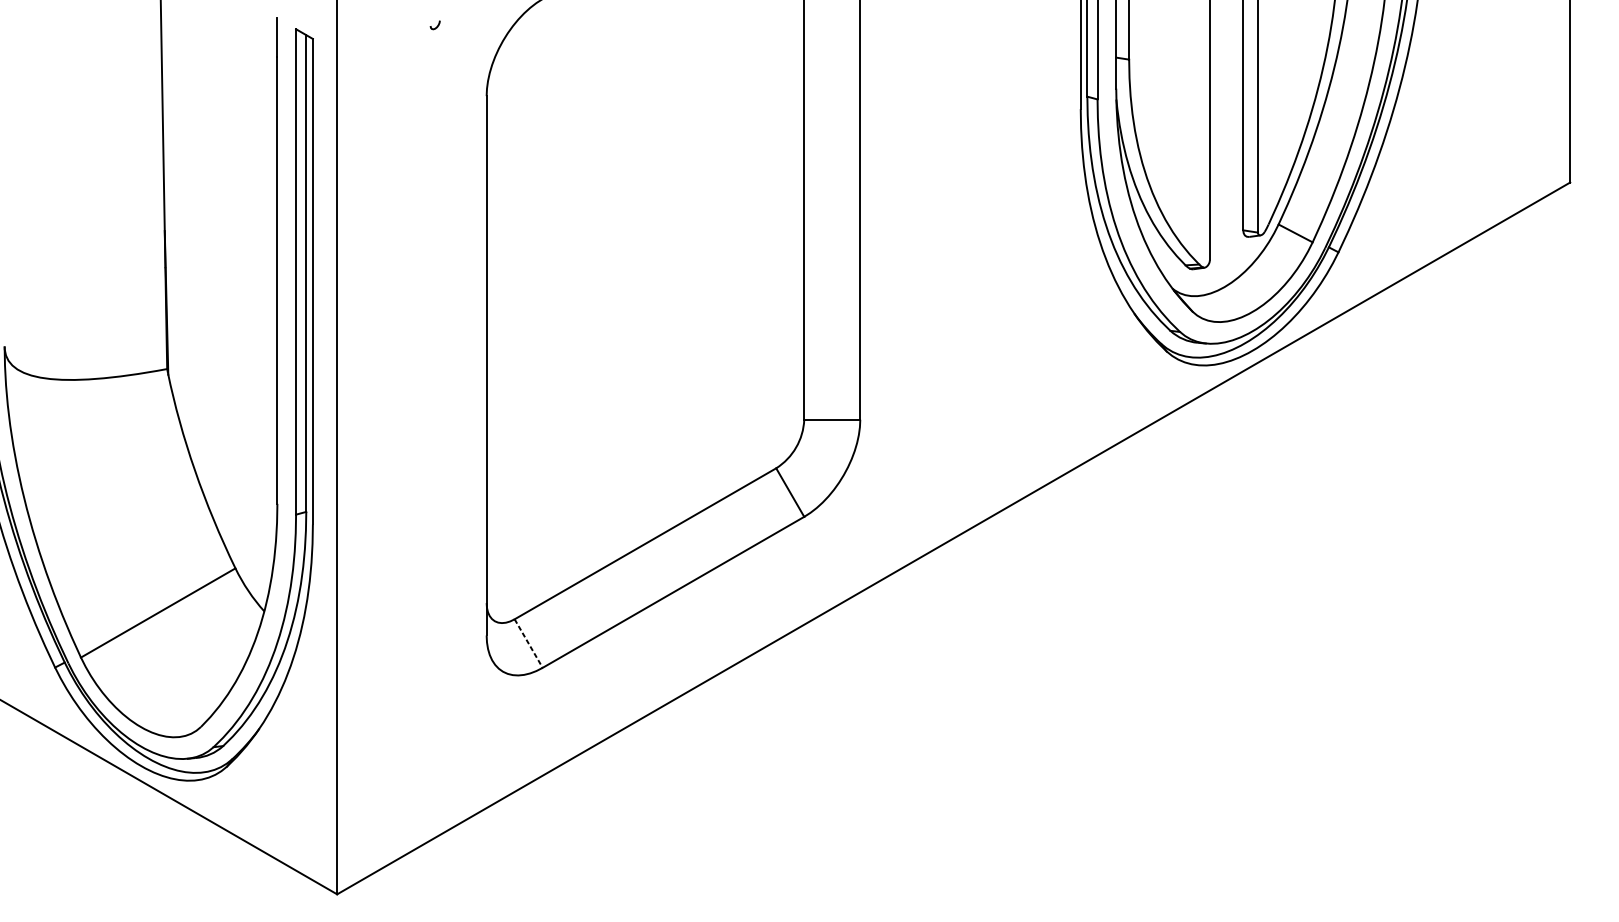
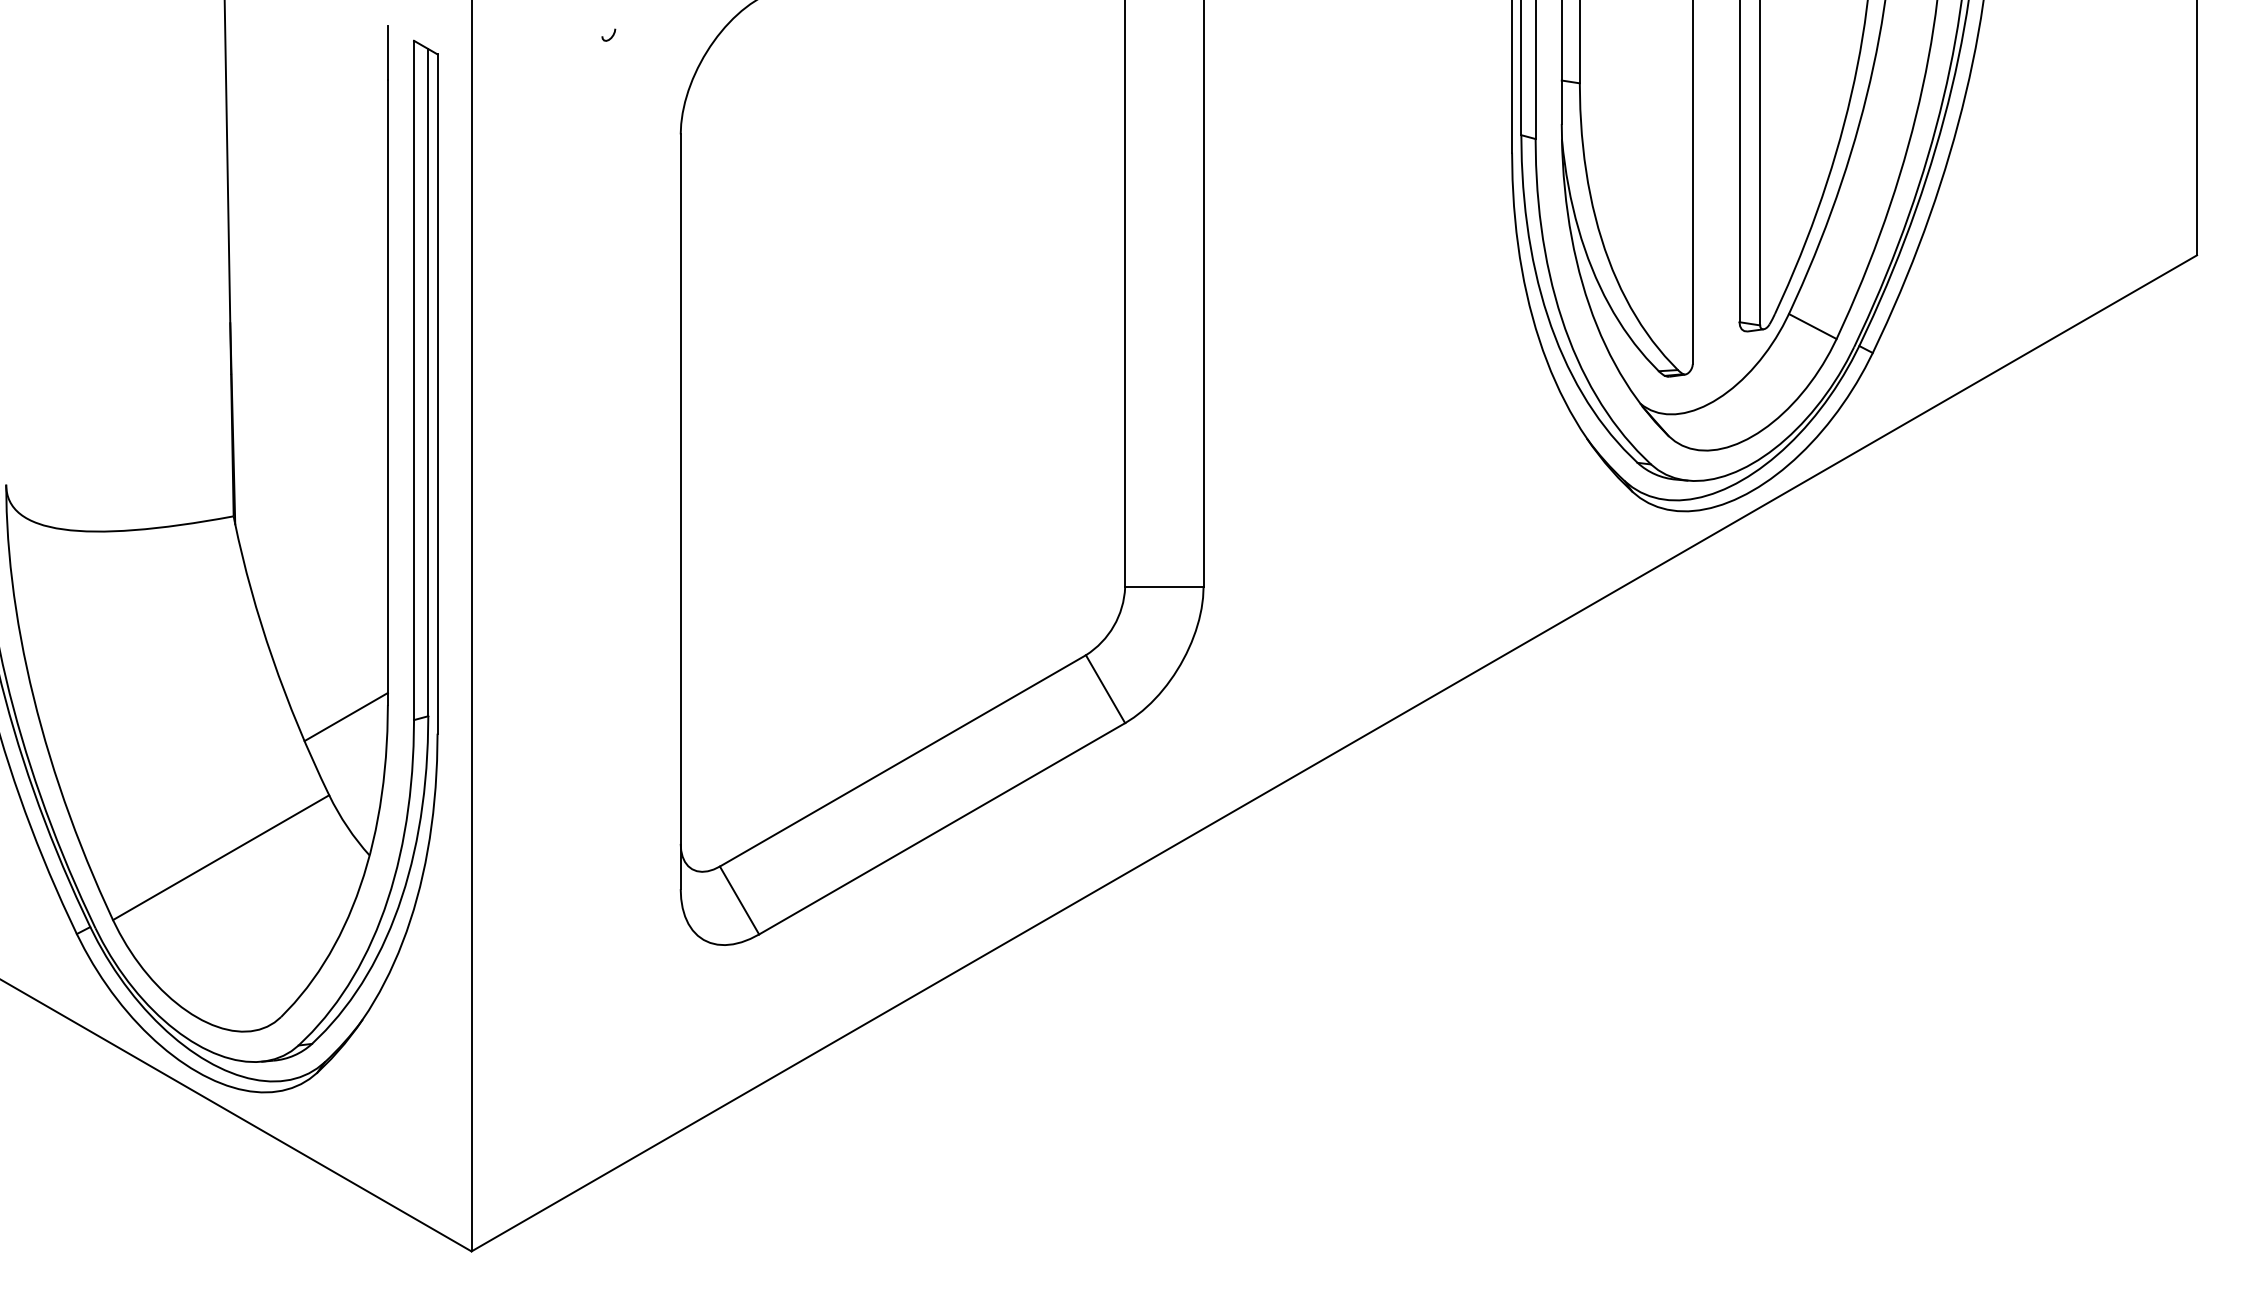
line: (247, 512) -> (345, 717), added
line: (528, 643) -> (739, 900), dashed -> solid

